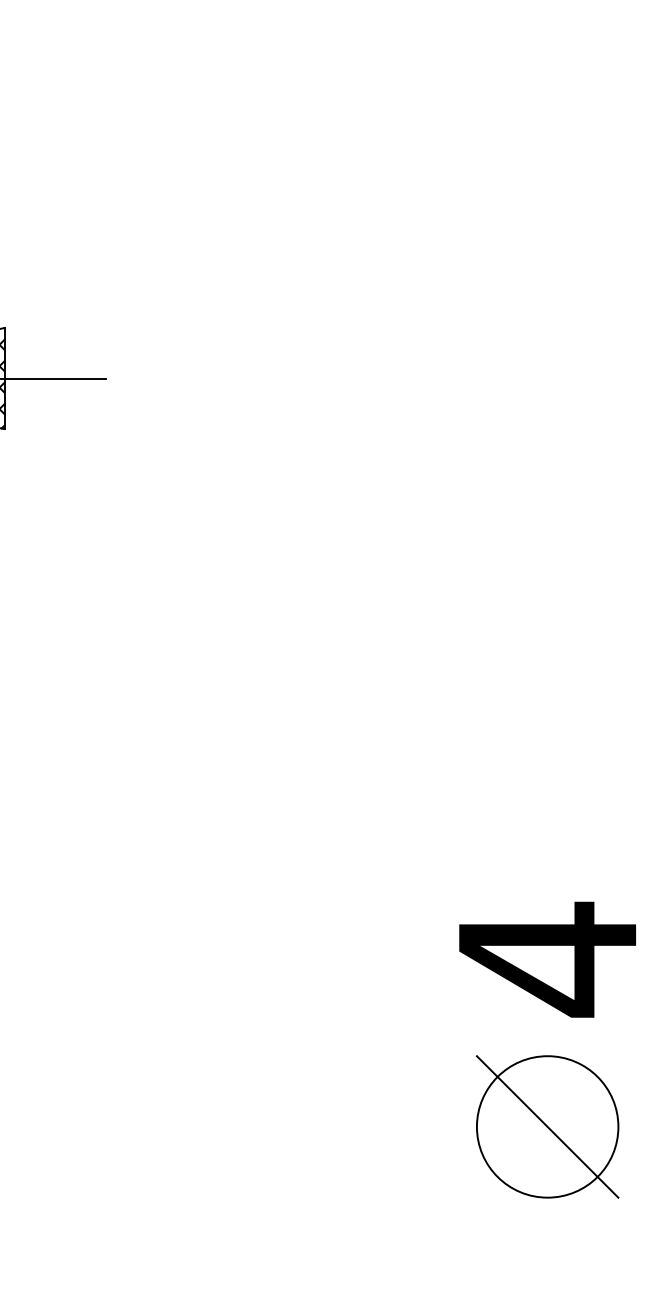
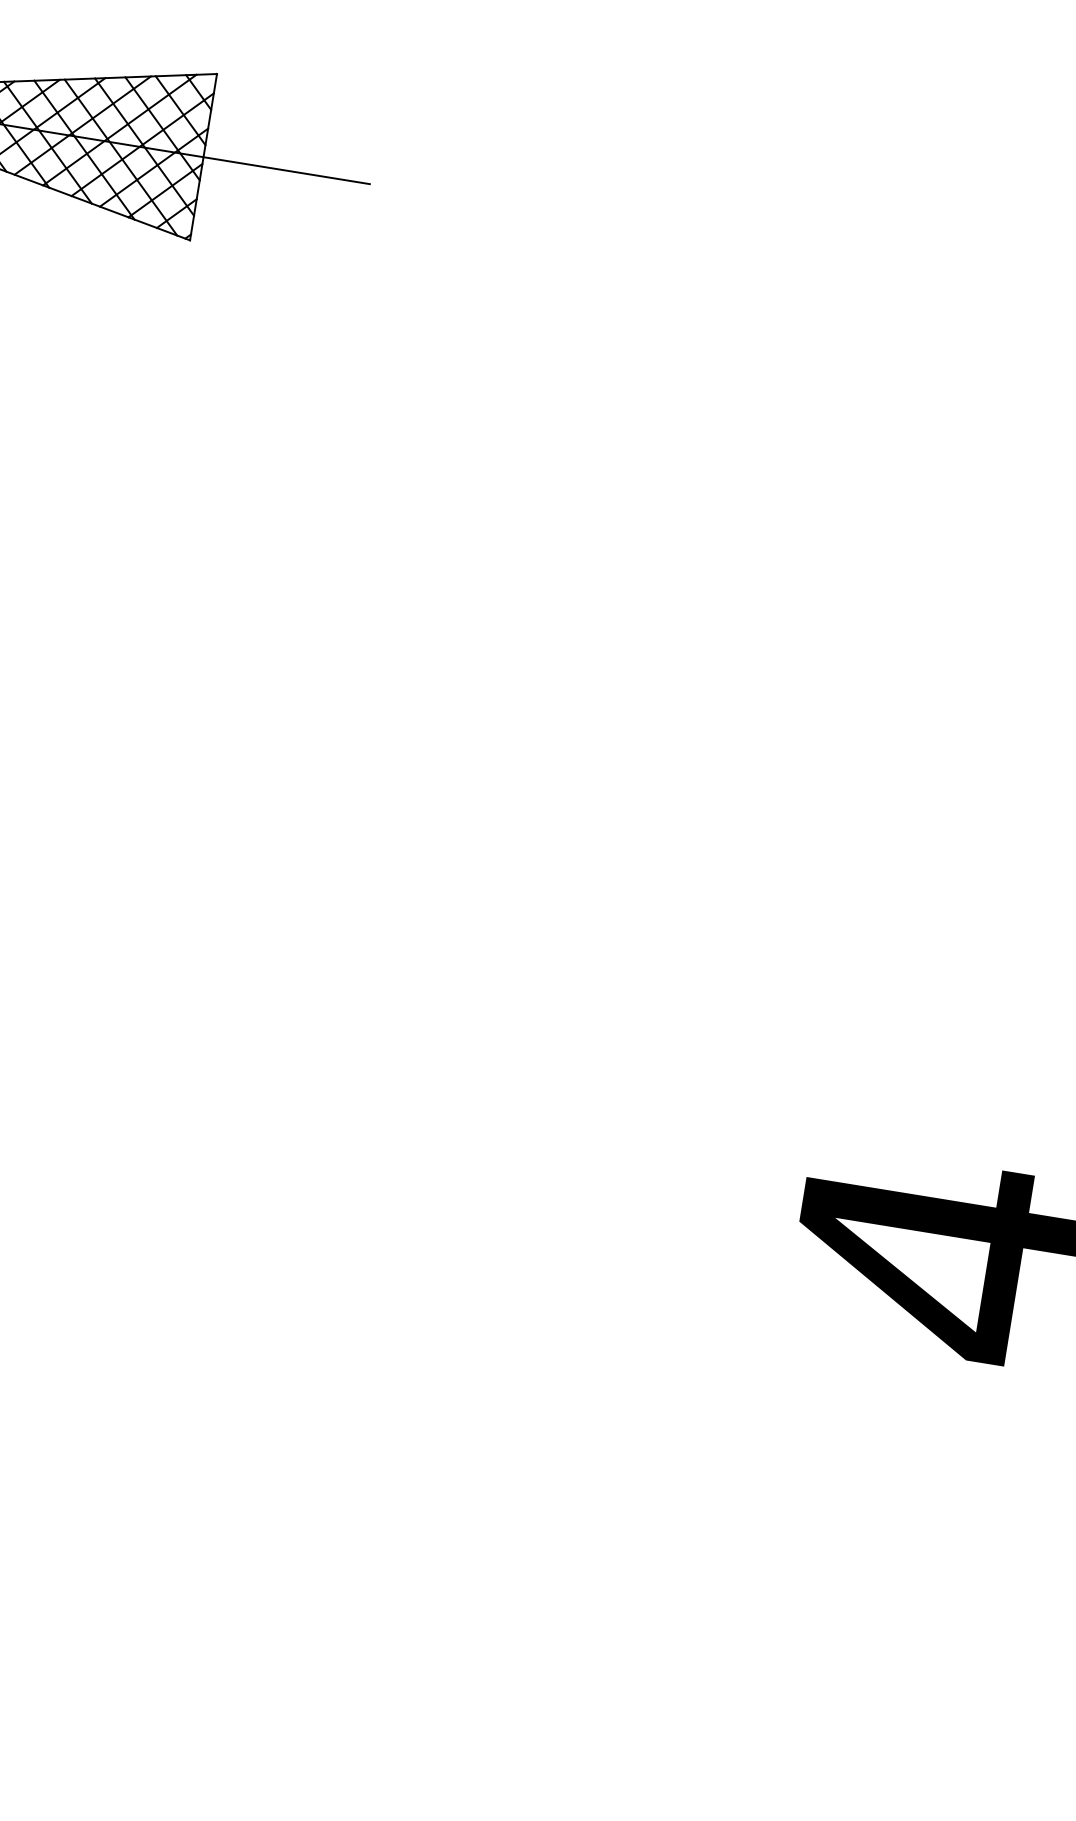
part: (547, 1126) -> (897, 1533), removed

